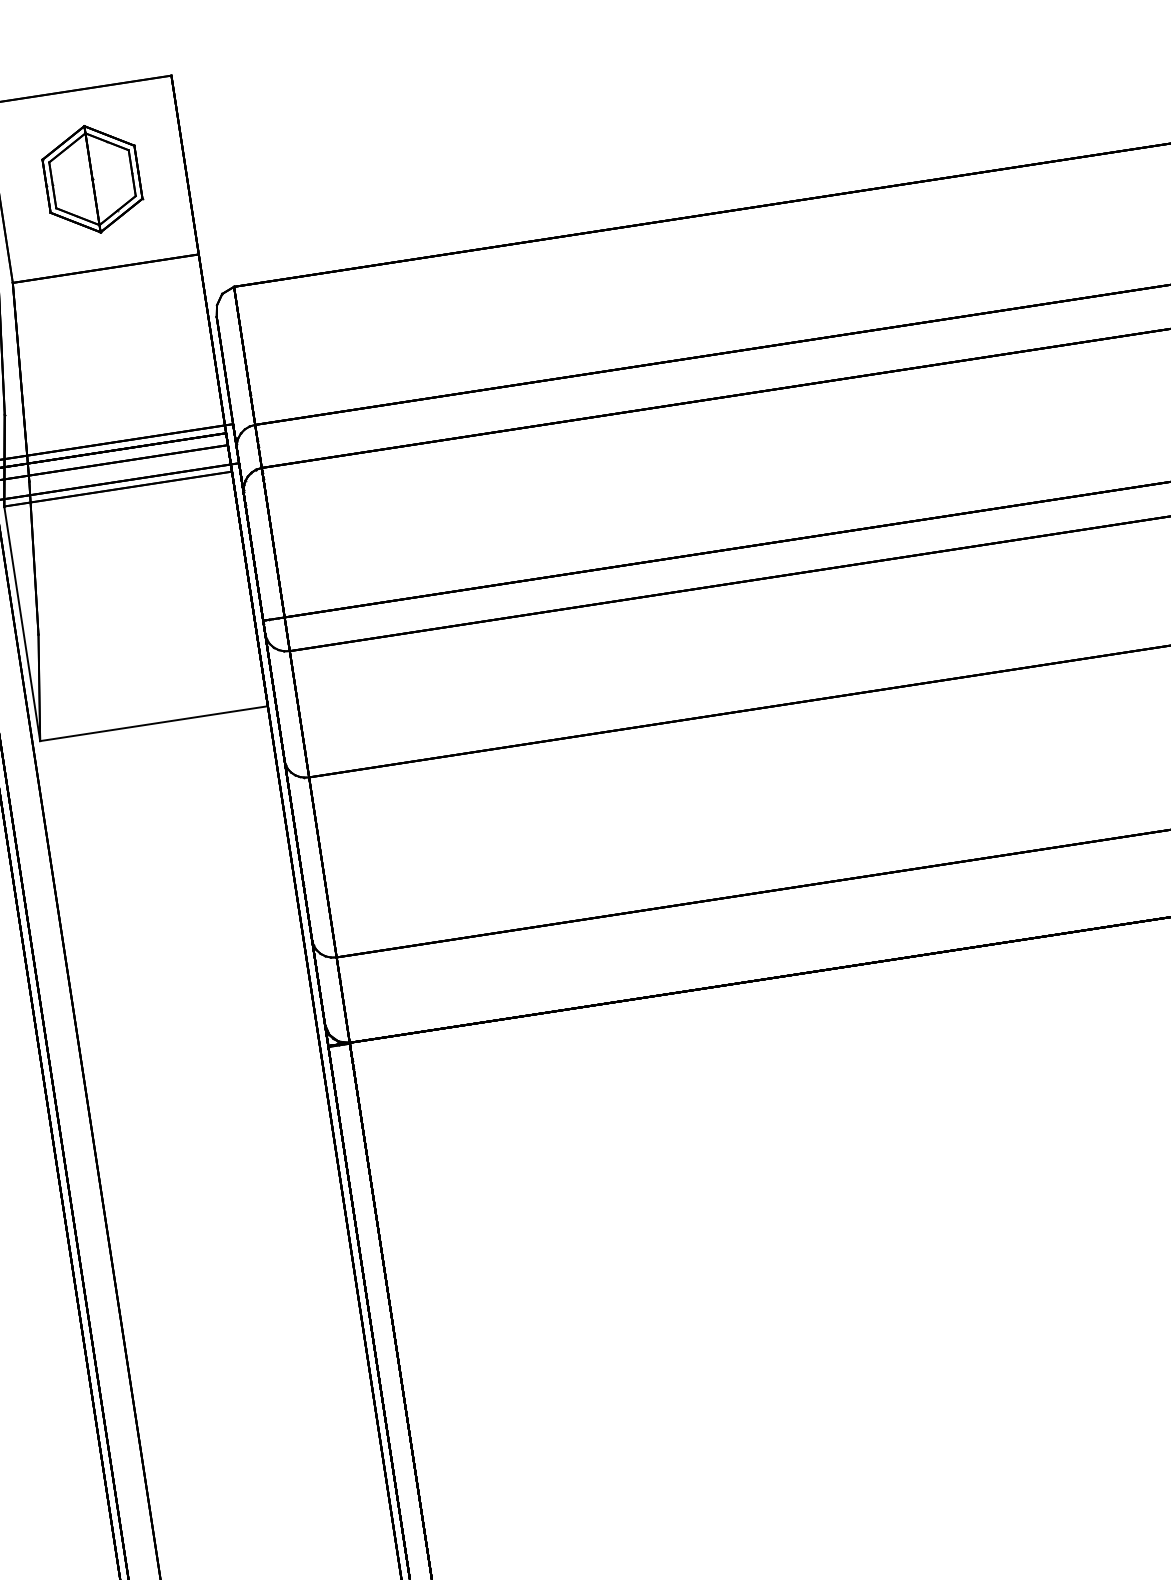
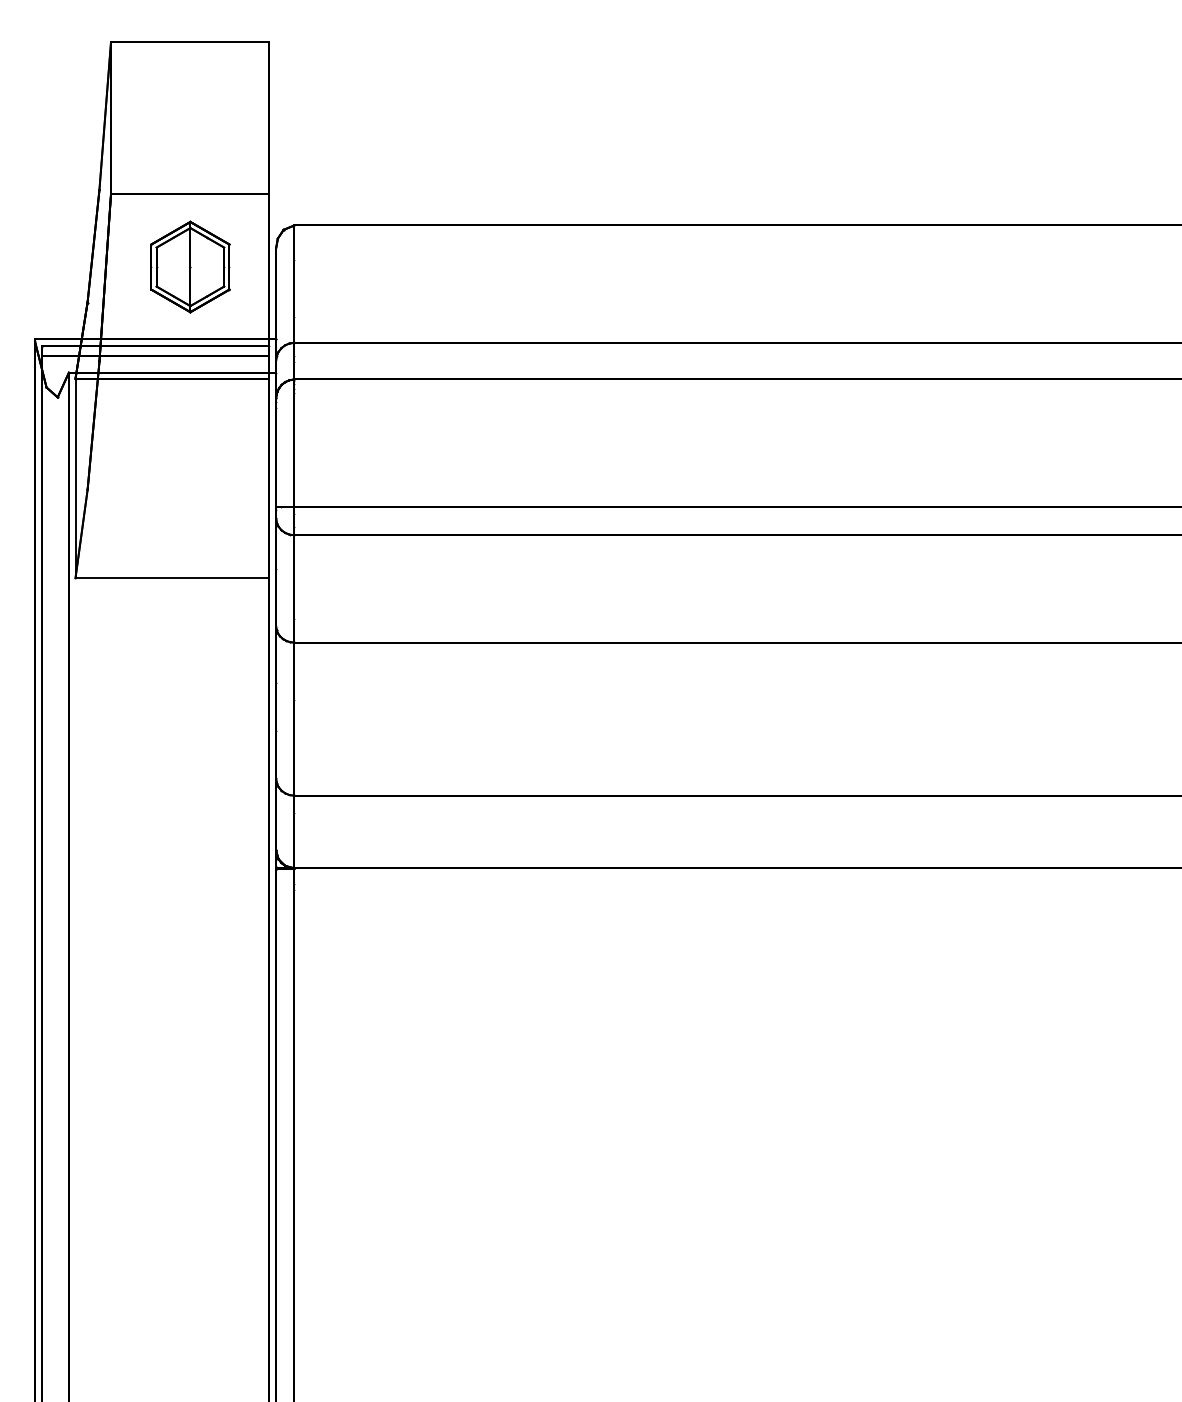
part: (92, 178) -> (190, 266), moved

